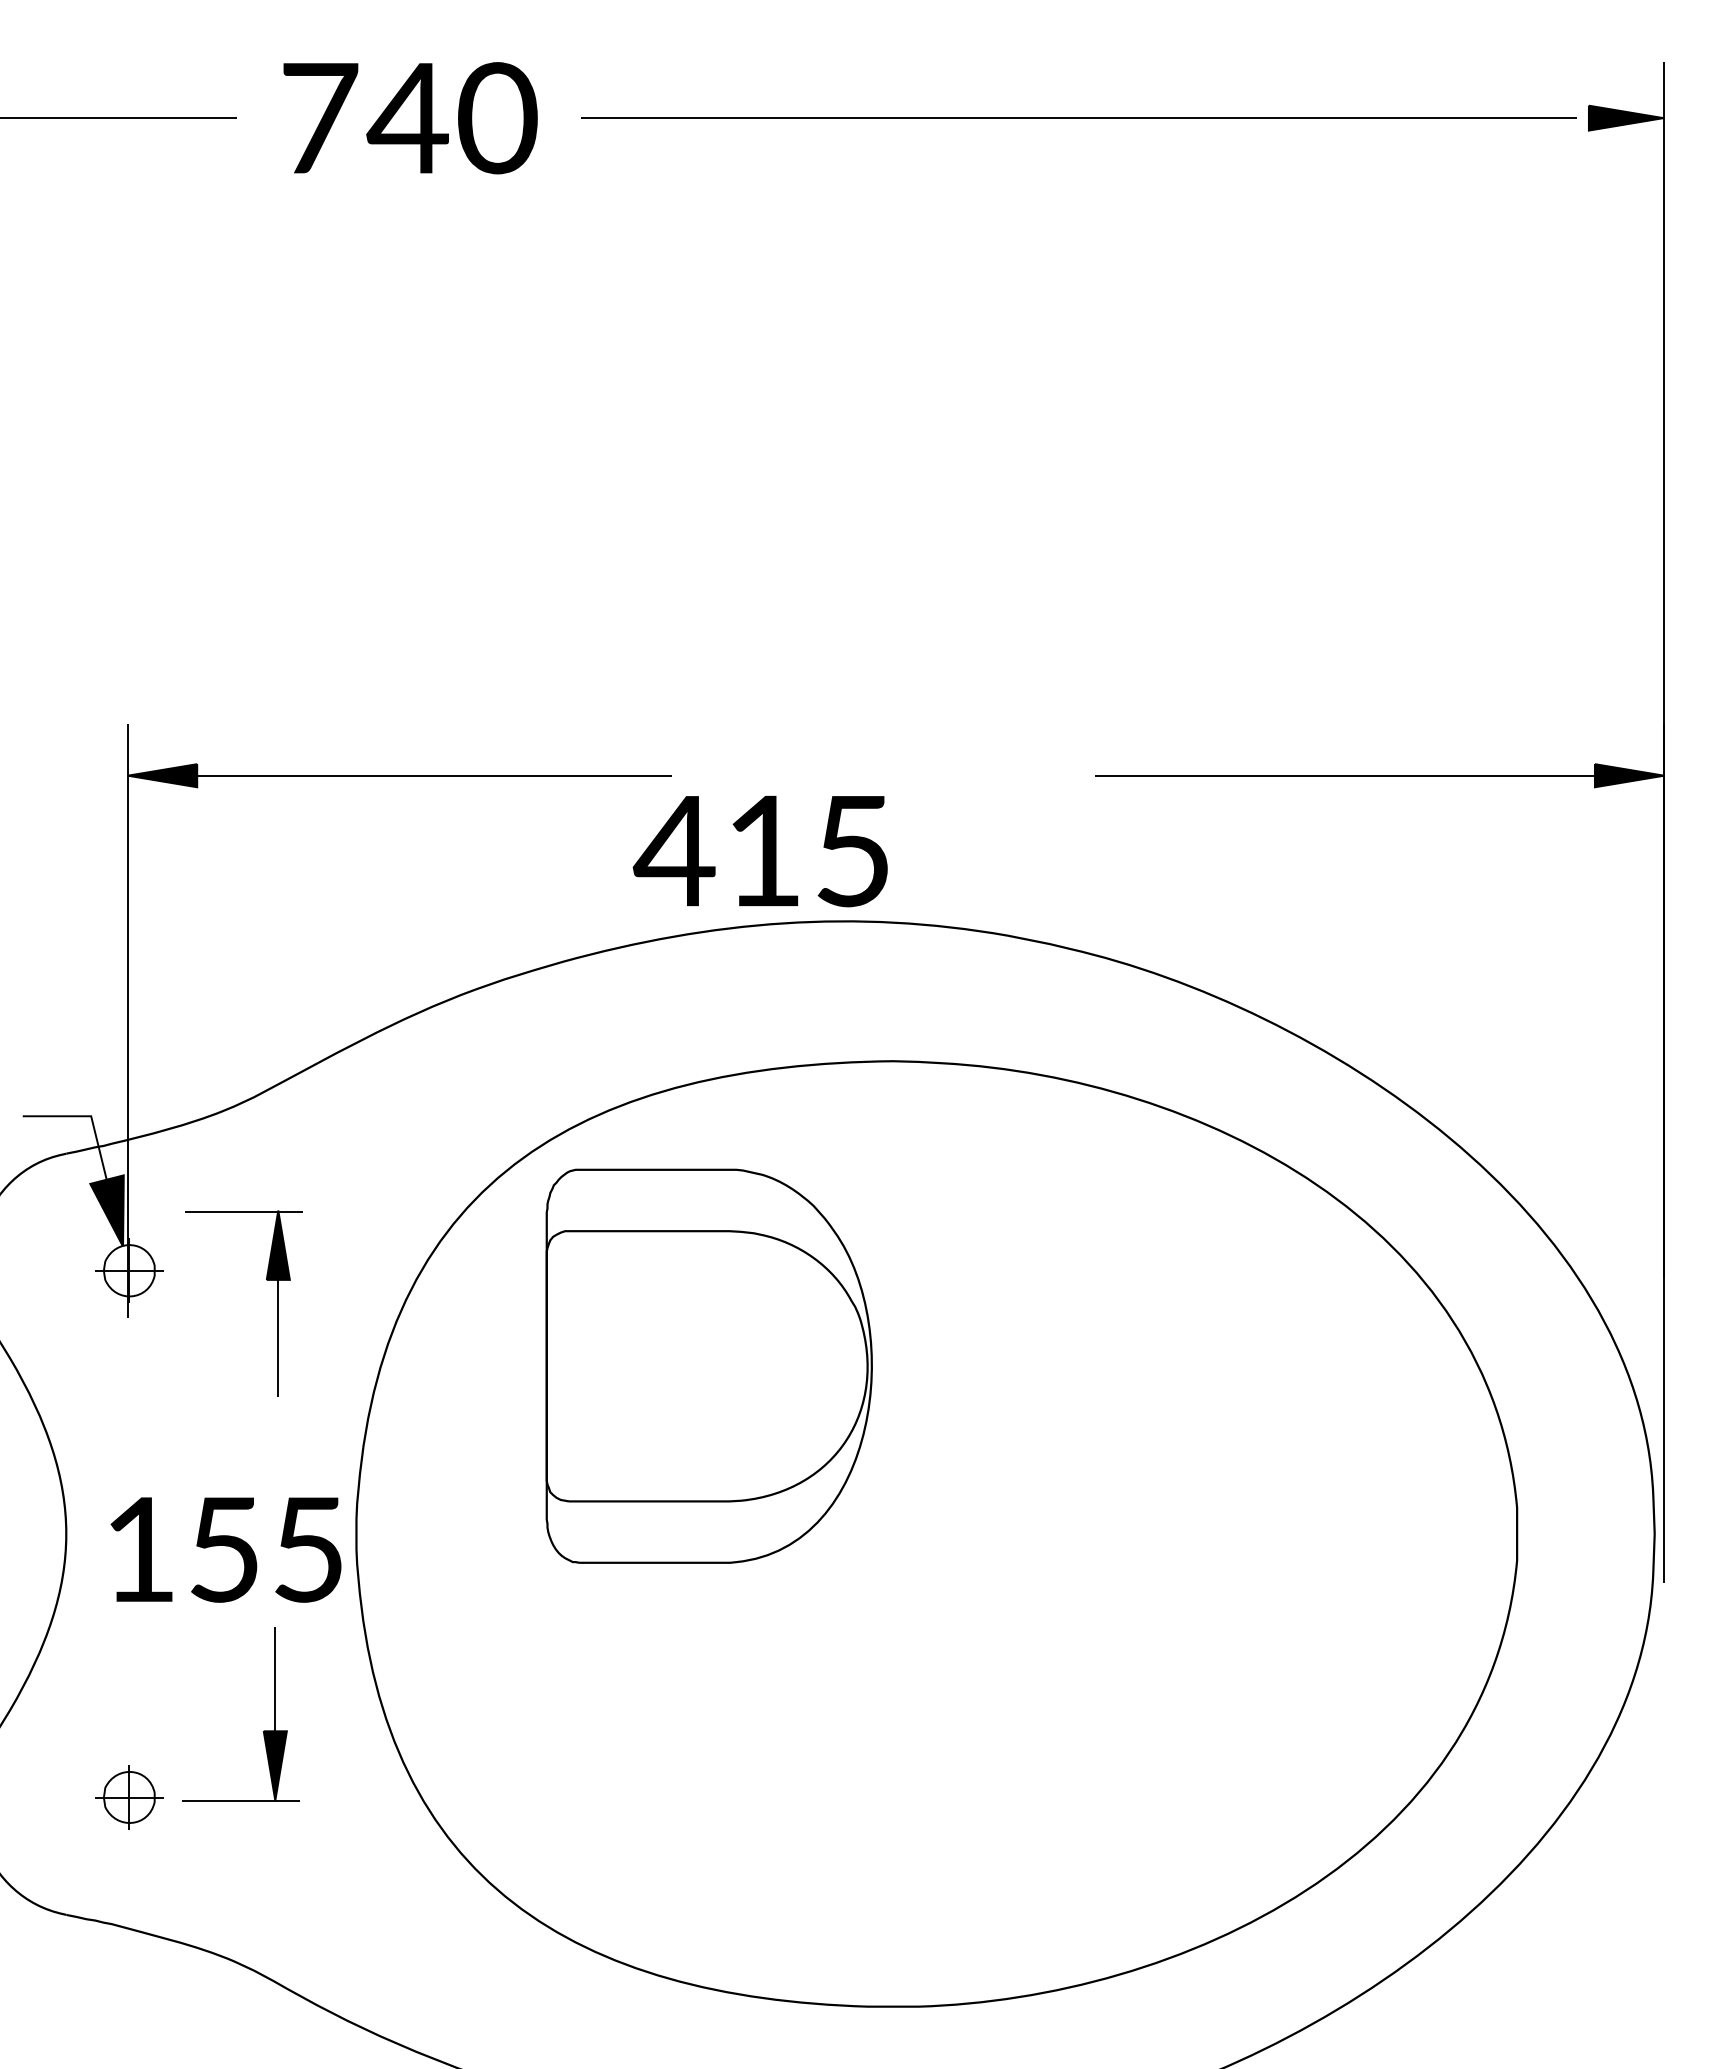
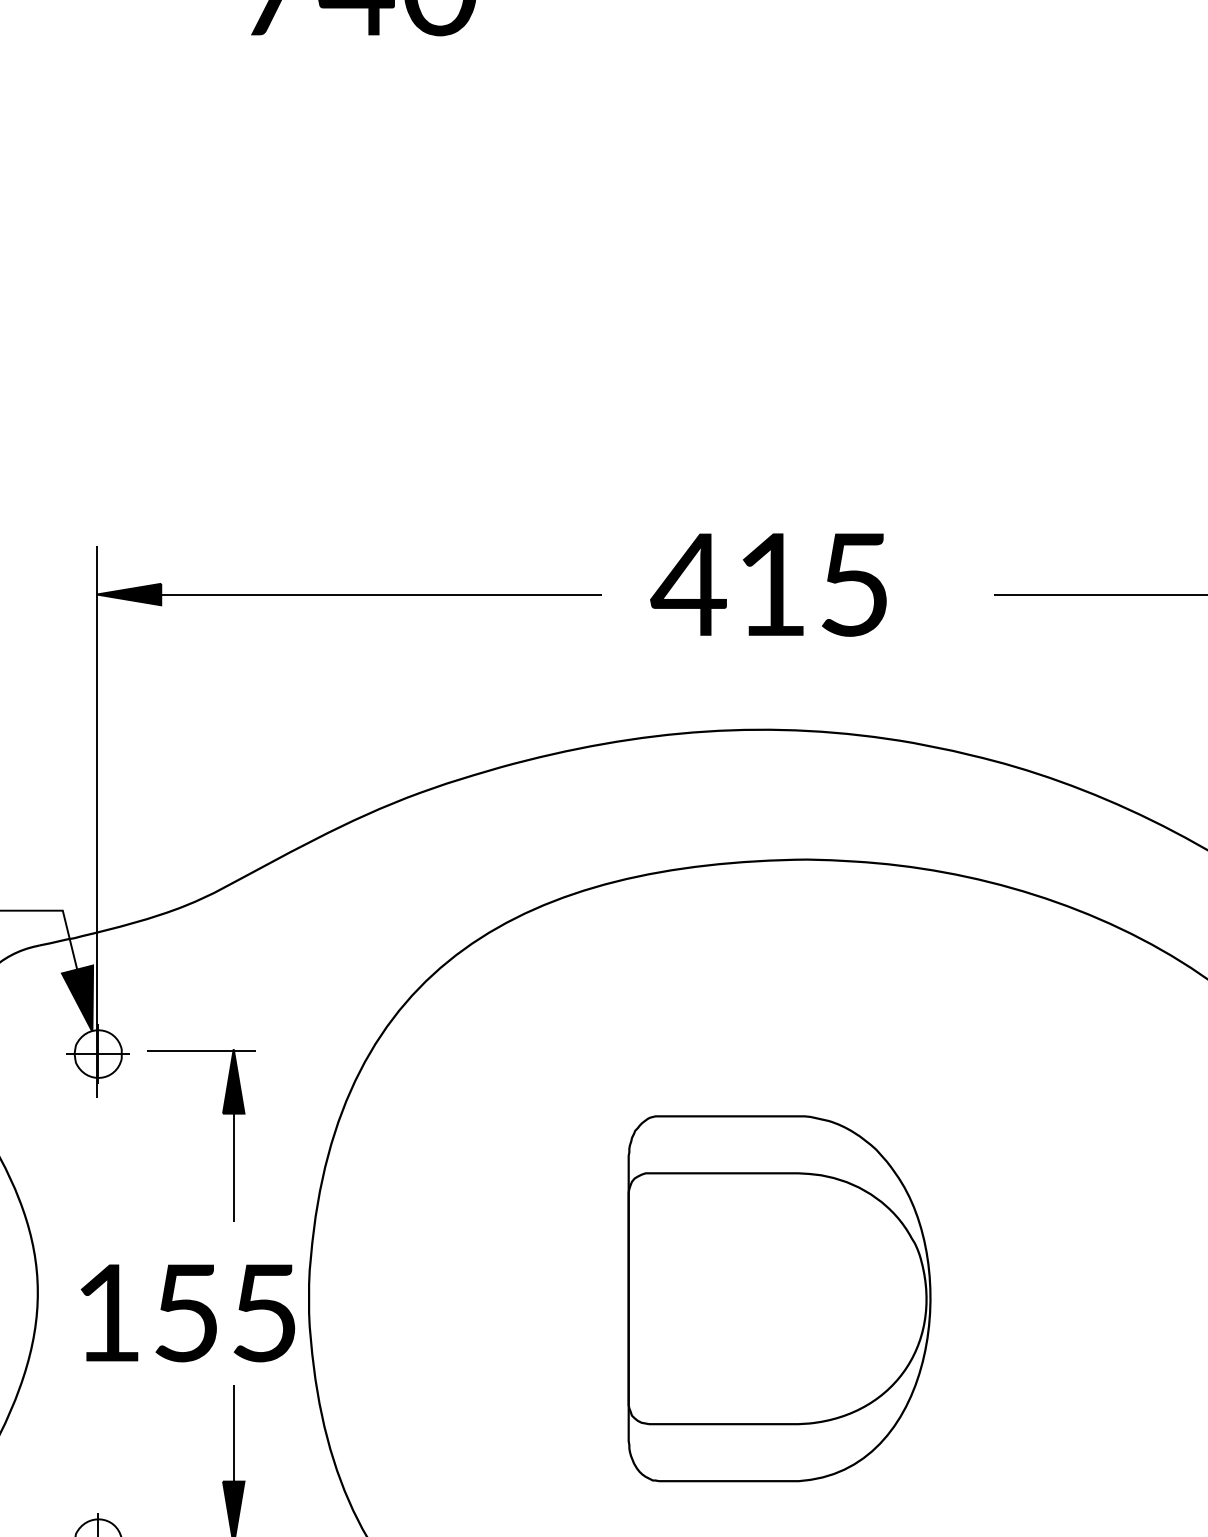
text: (759, 851) -> (767, 585), moved
part: (266, 1280) -> (222, 1114), moved
part: (708, 1365) -> (778, 1298), moved

